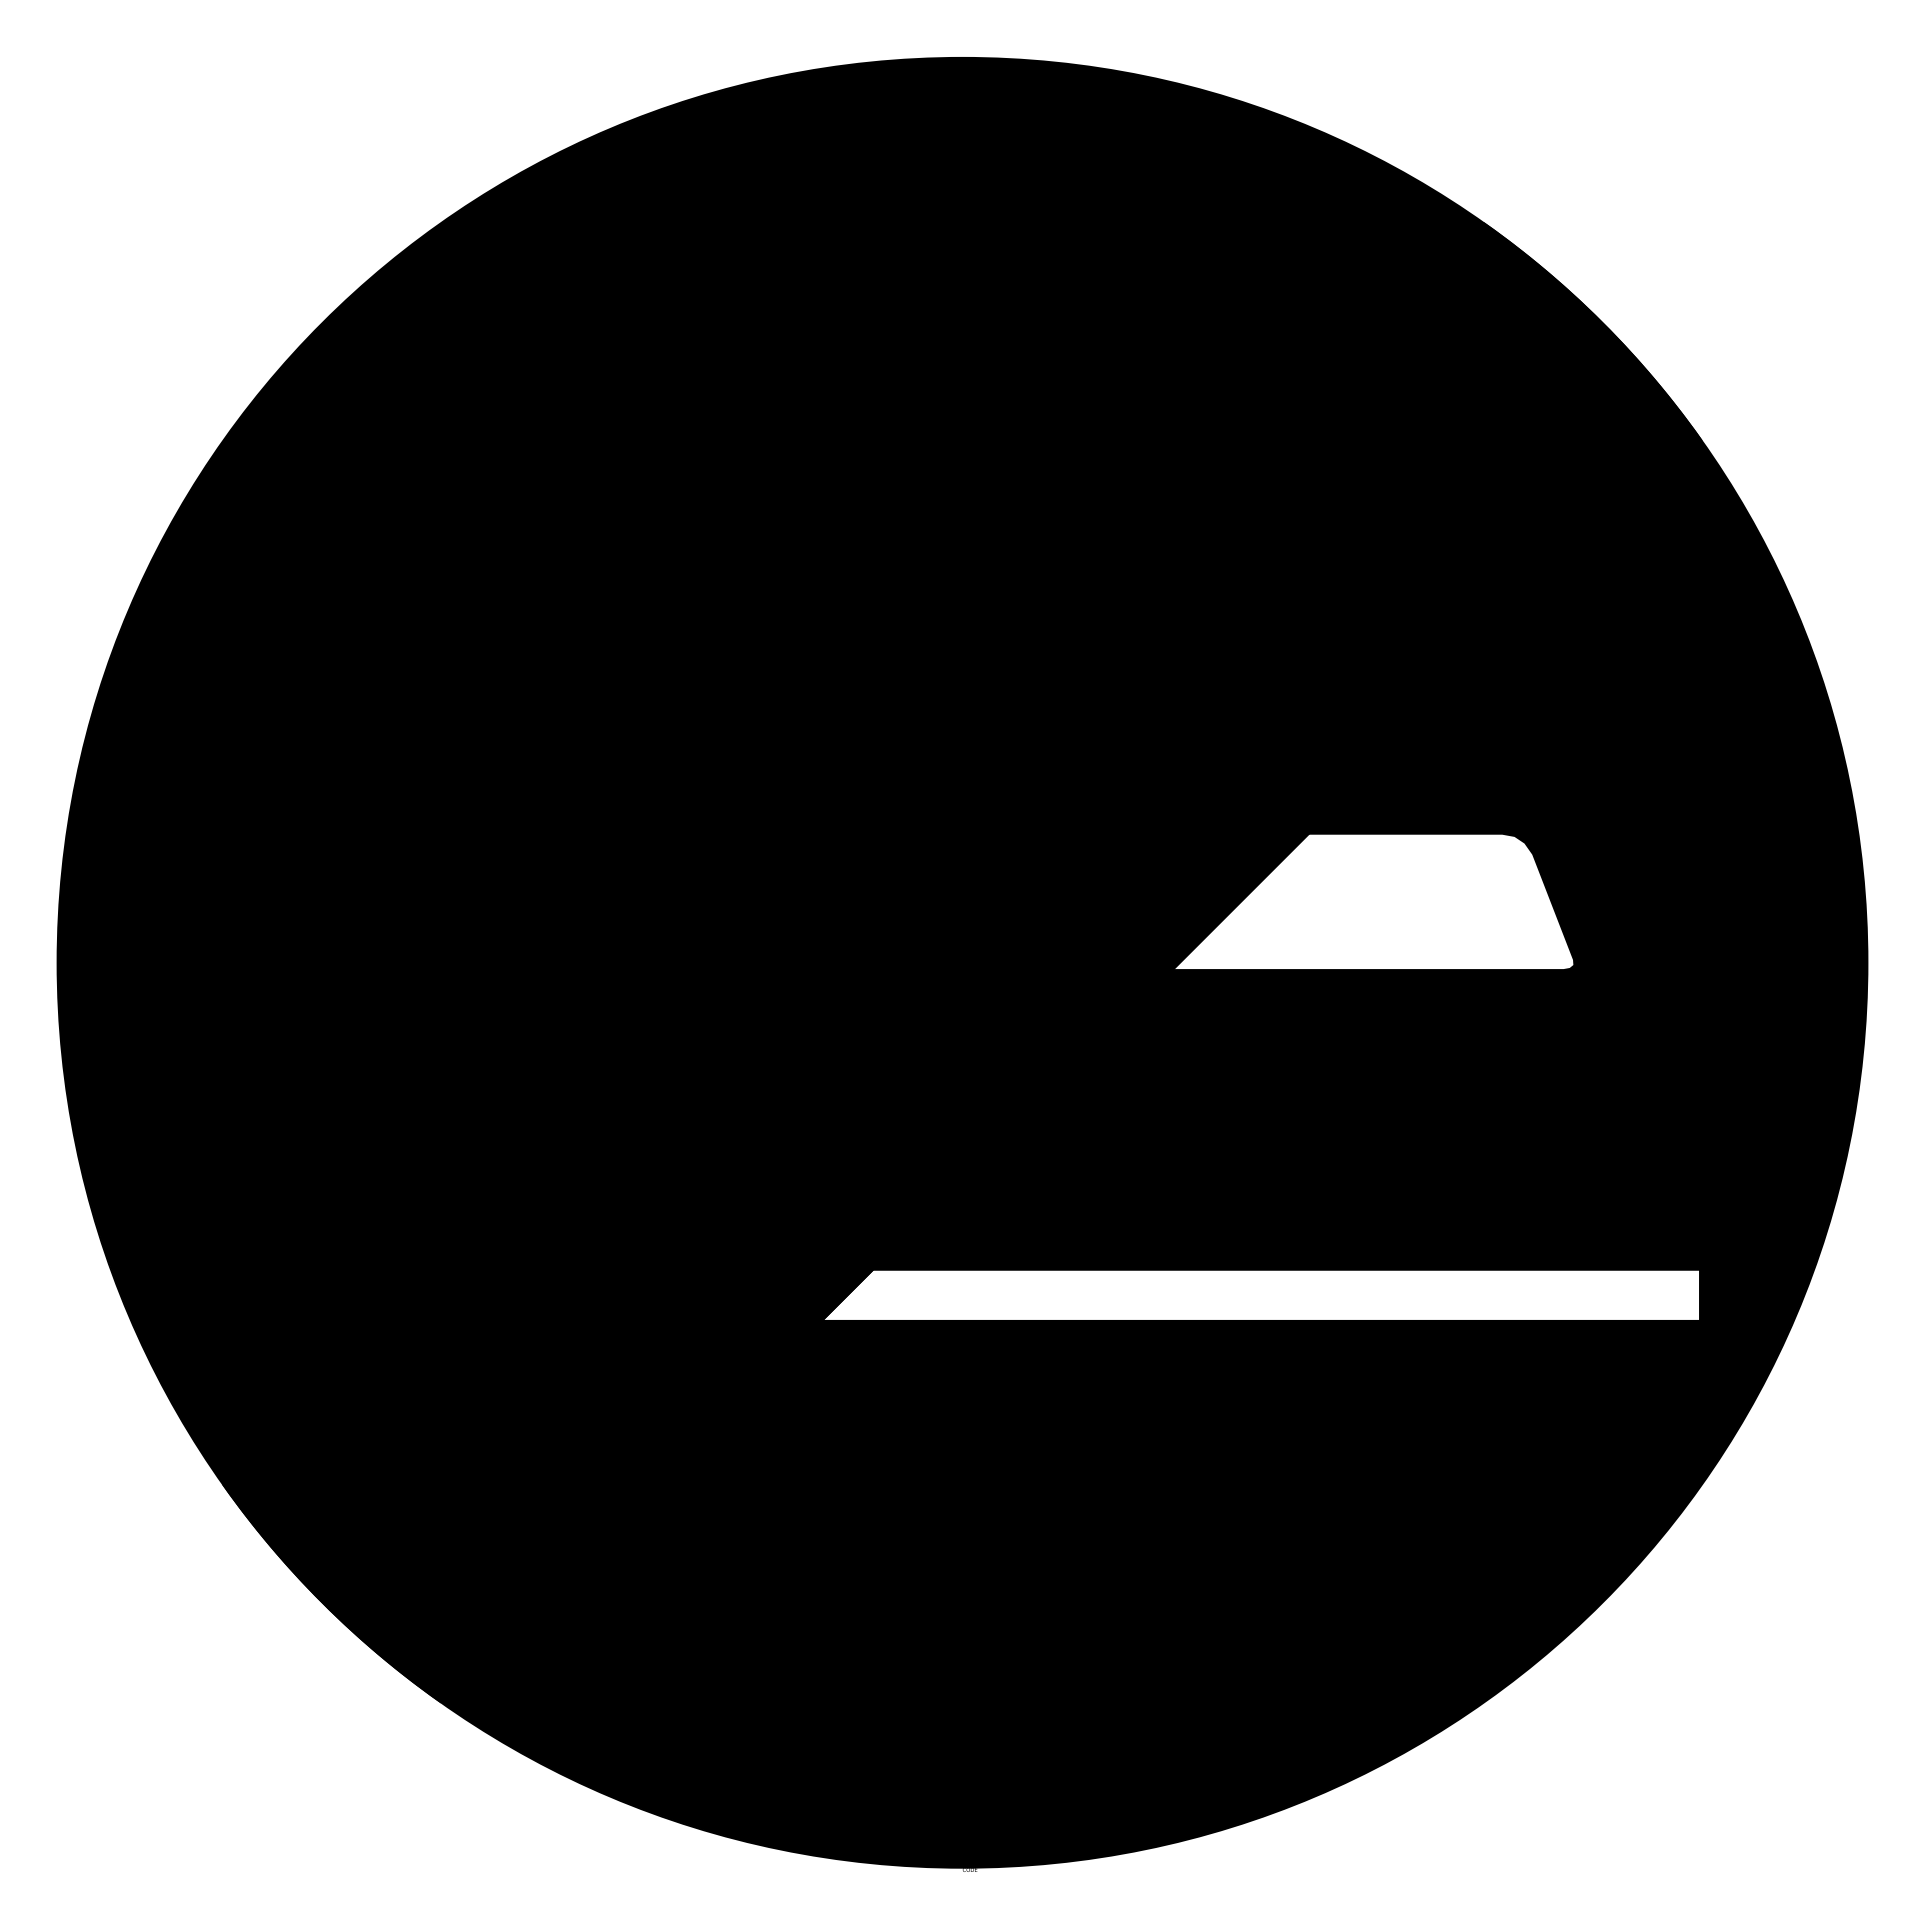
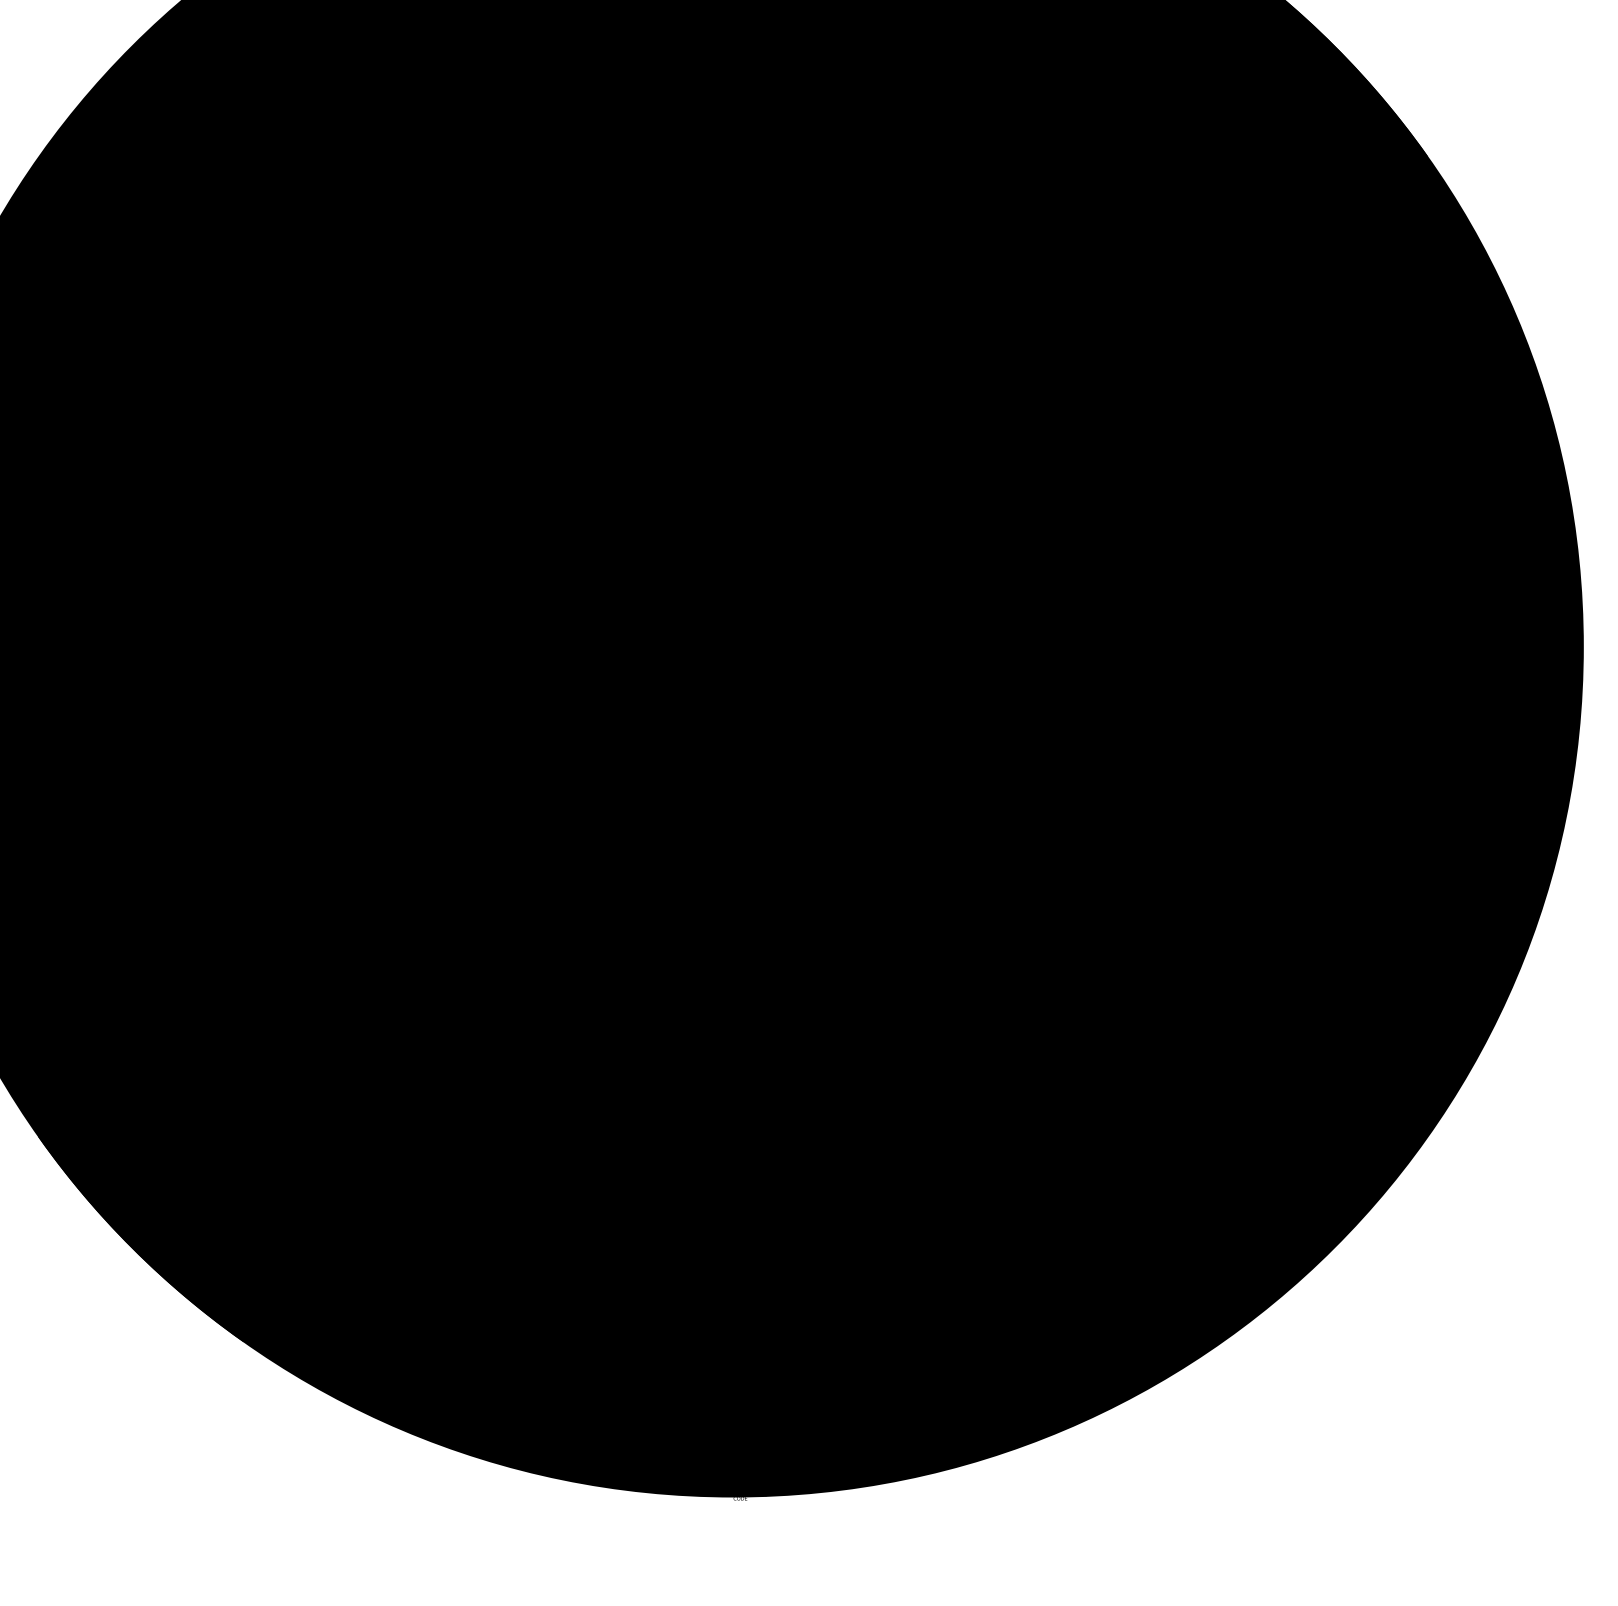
fill: (1373, 901) -> (1119, 589), added
fill: (1260, 1294) -> (1013, 958), added

